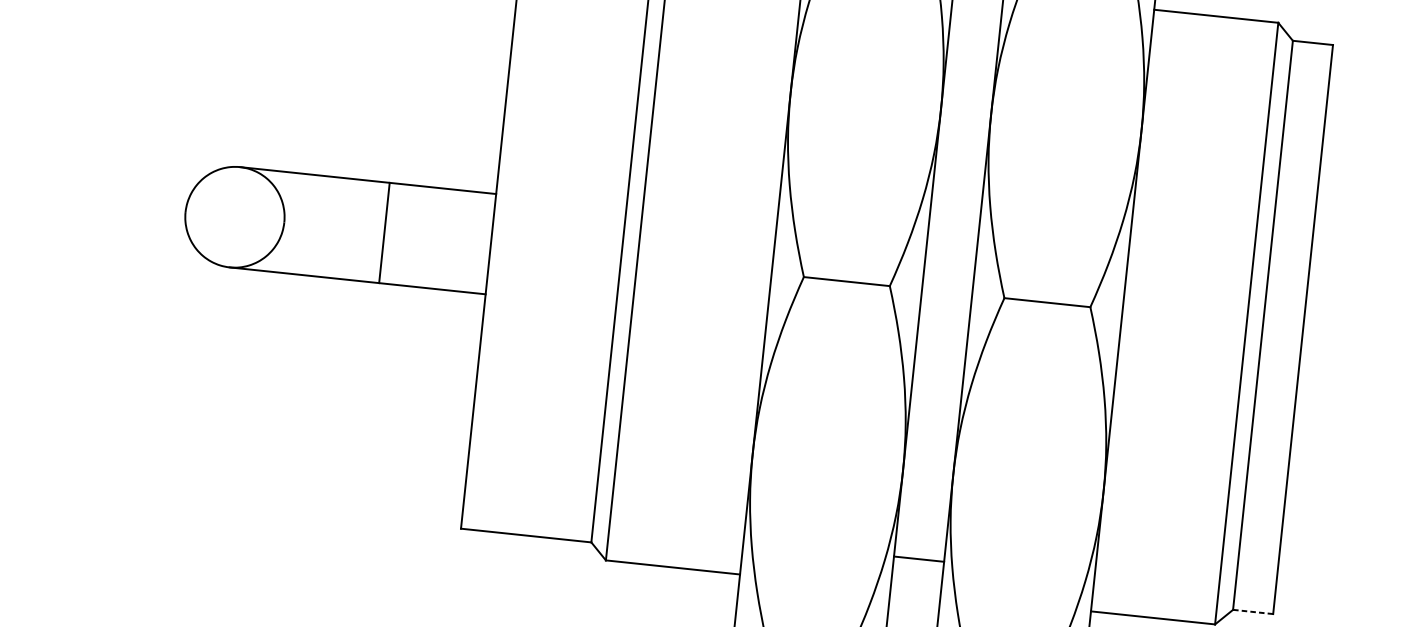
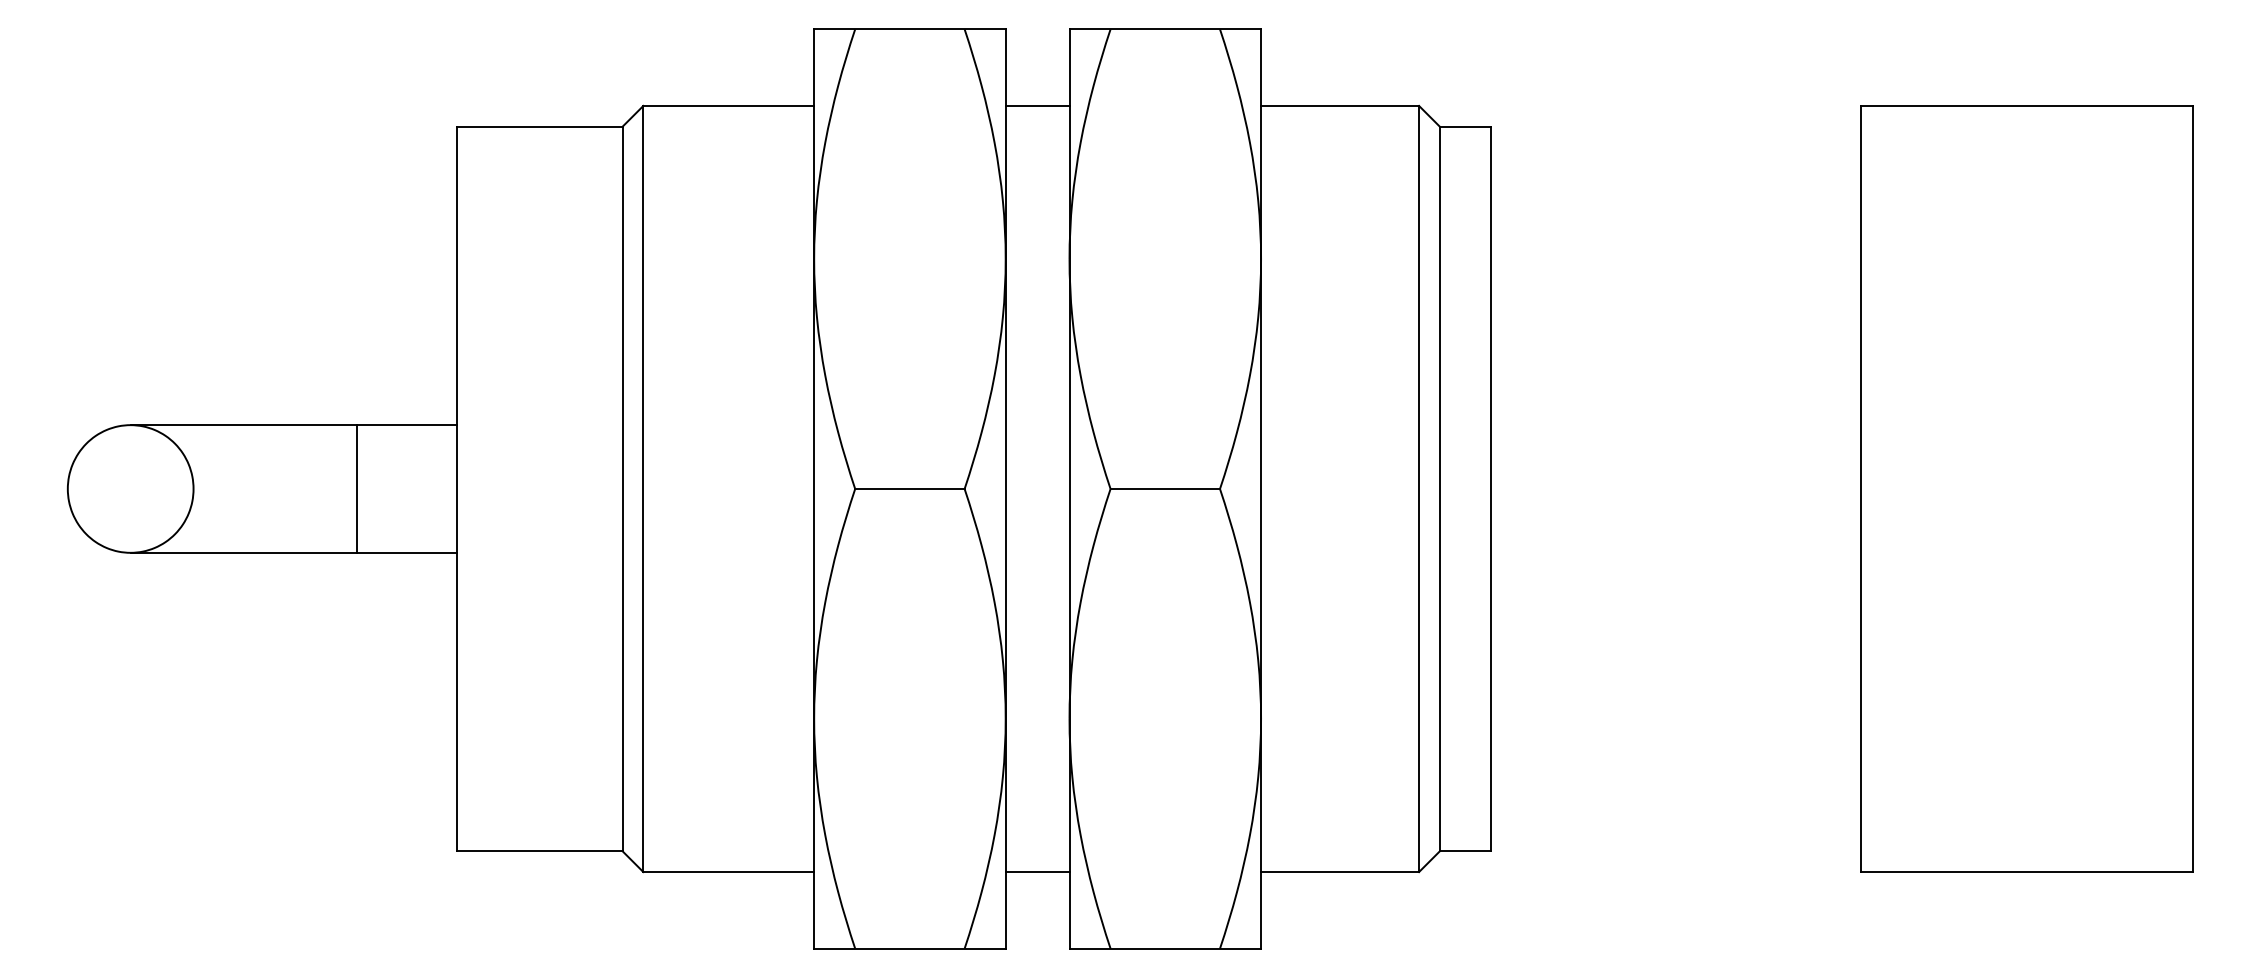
line: (384, 232) -> (357, 488), moved
line: (918, 559) -> (1037, 872), moved
line: (1253, 612) -> (1465, 851), dashed -> solid

